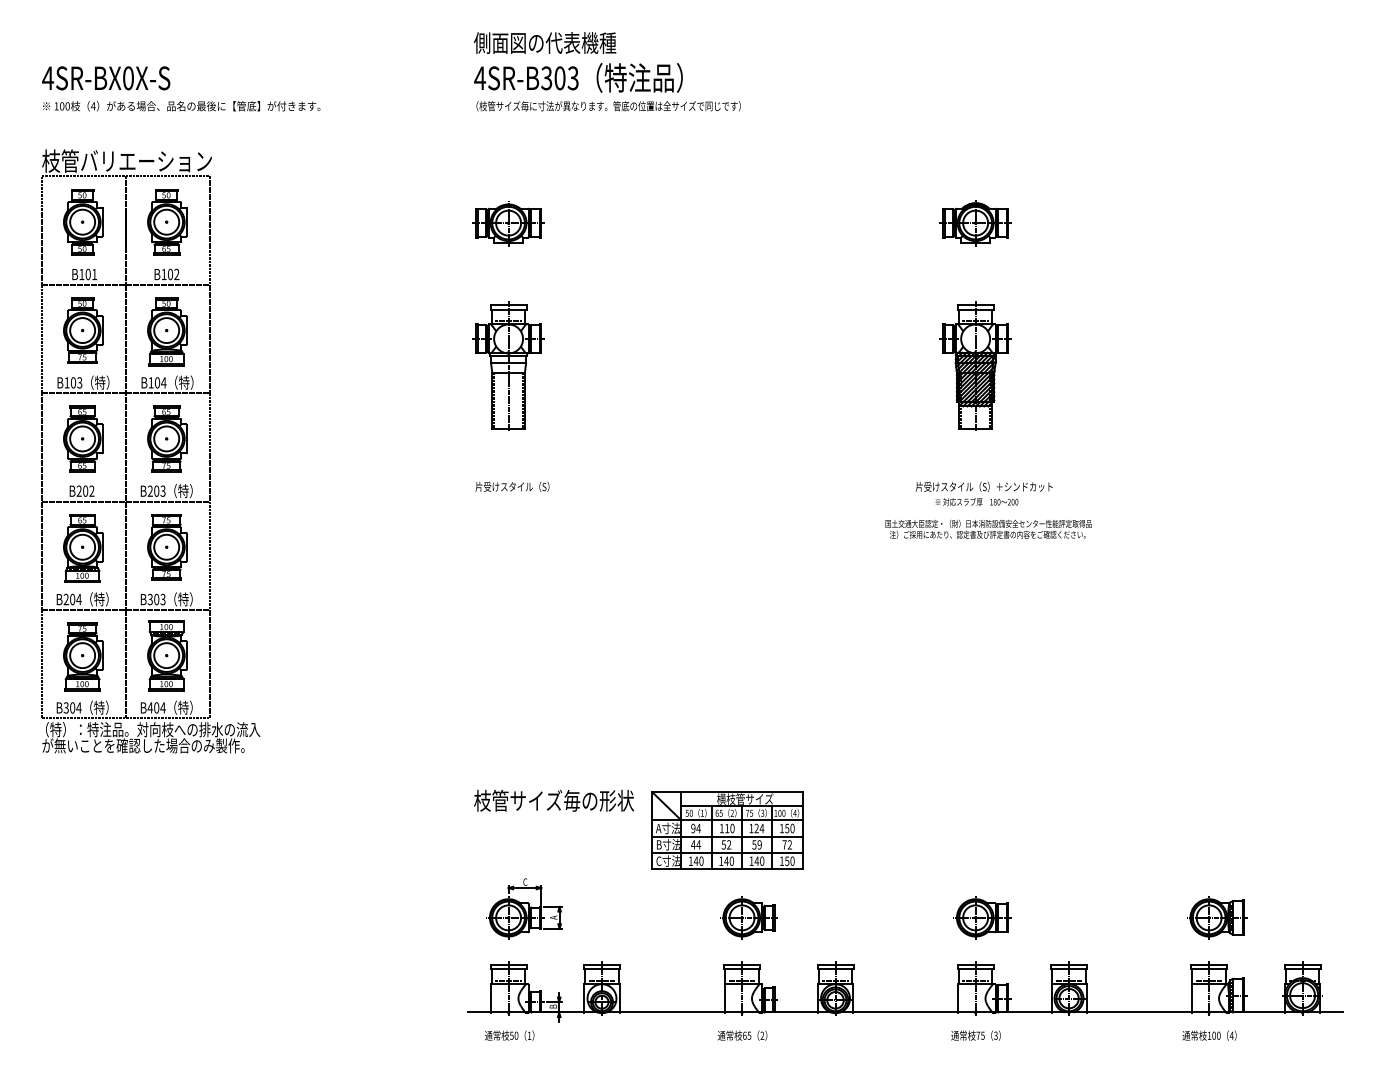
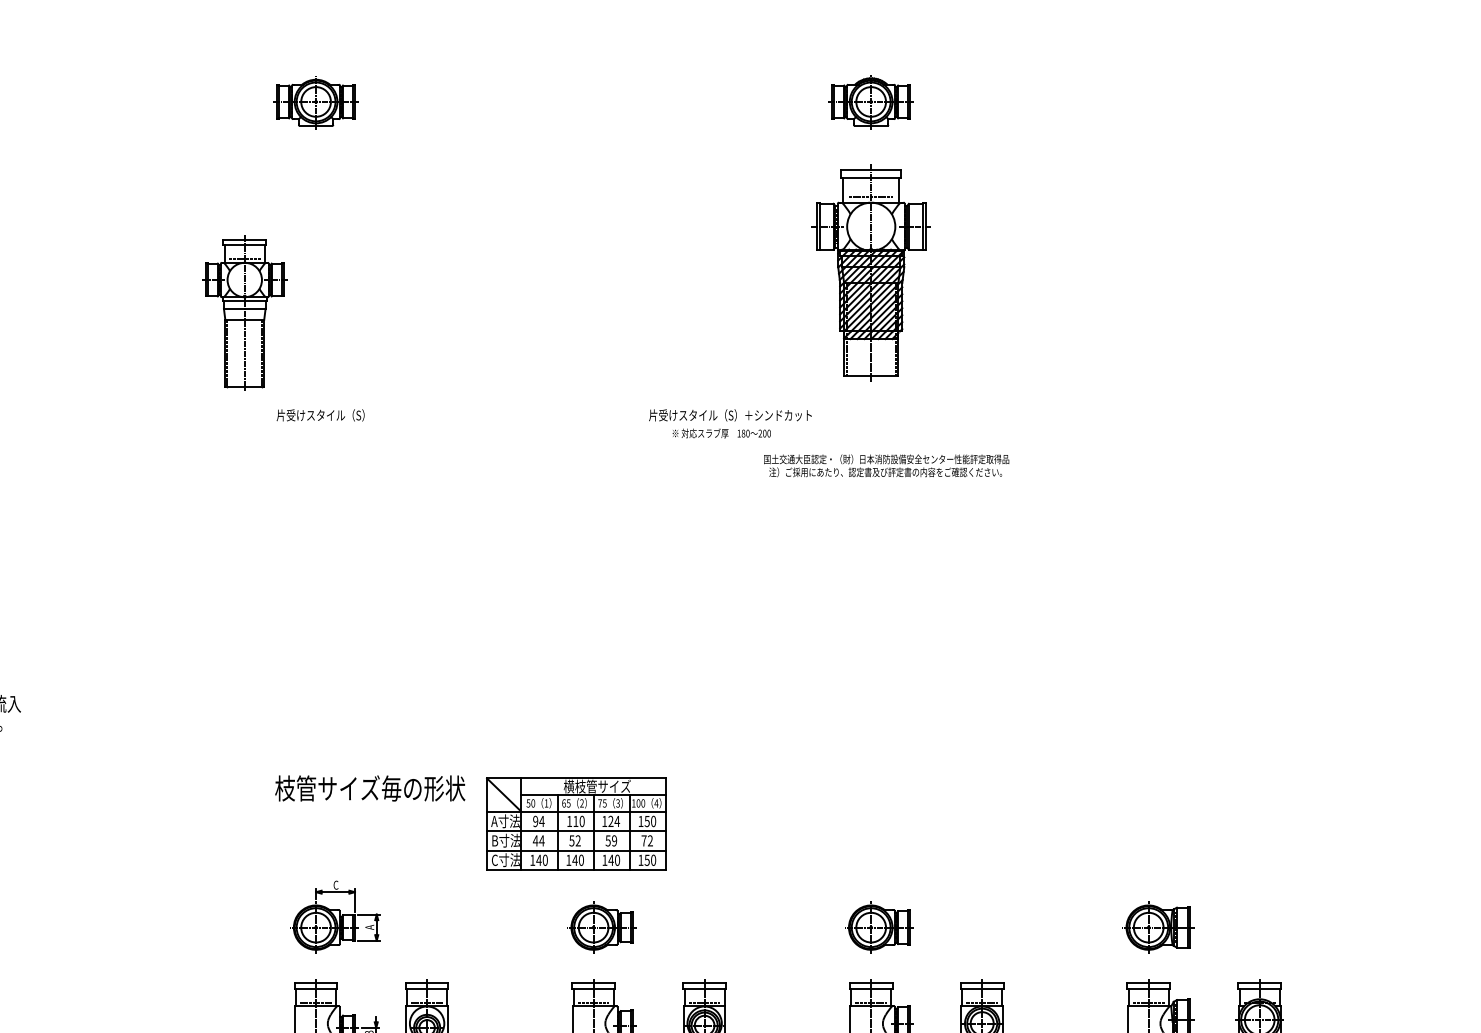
part: (508, 365) -> (244, 311), moved
part: (975, 365) -> (871, 271), size x1.4
text: (983, 493) -> (729, 423), moved

